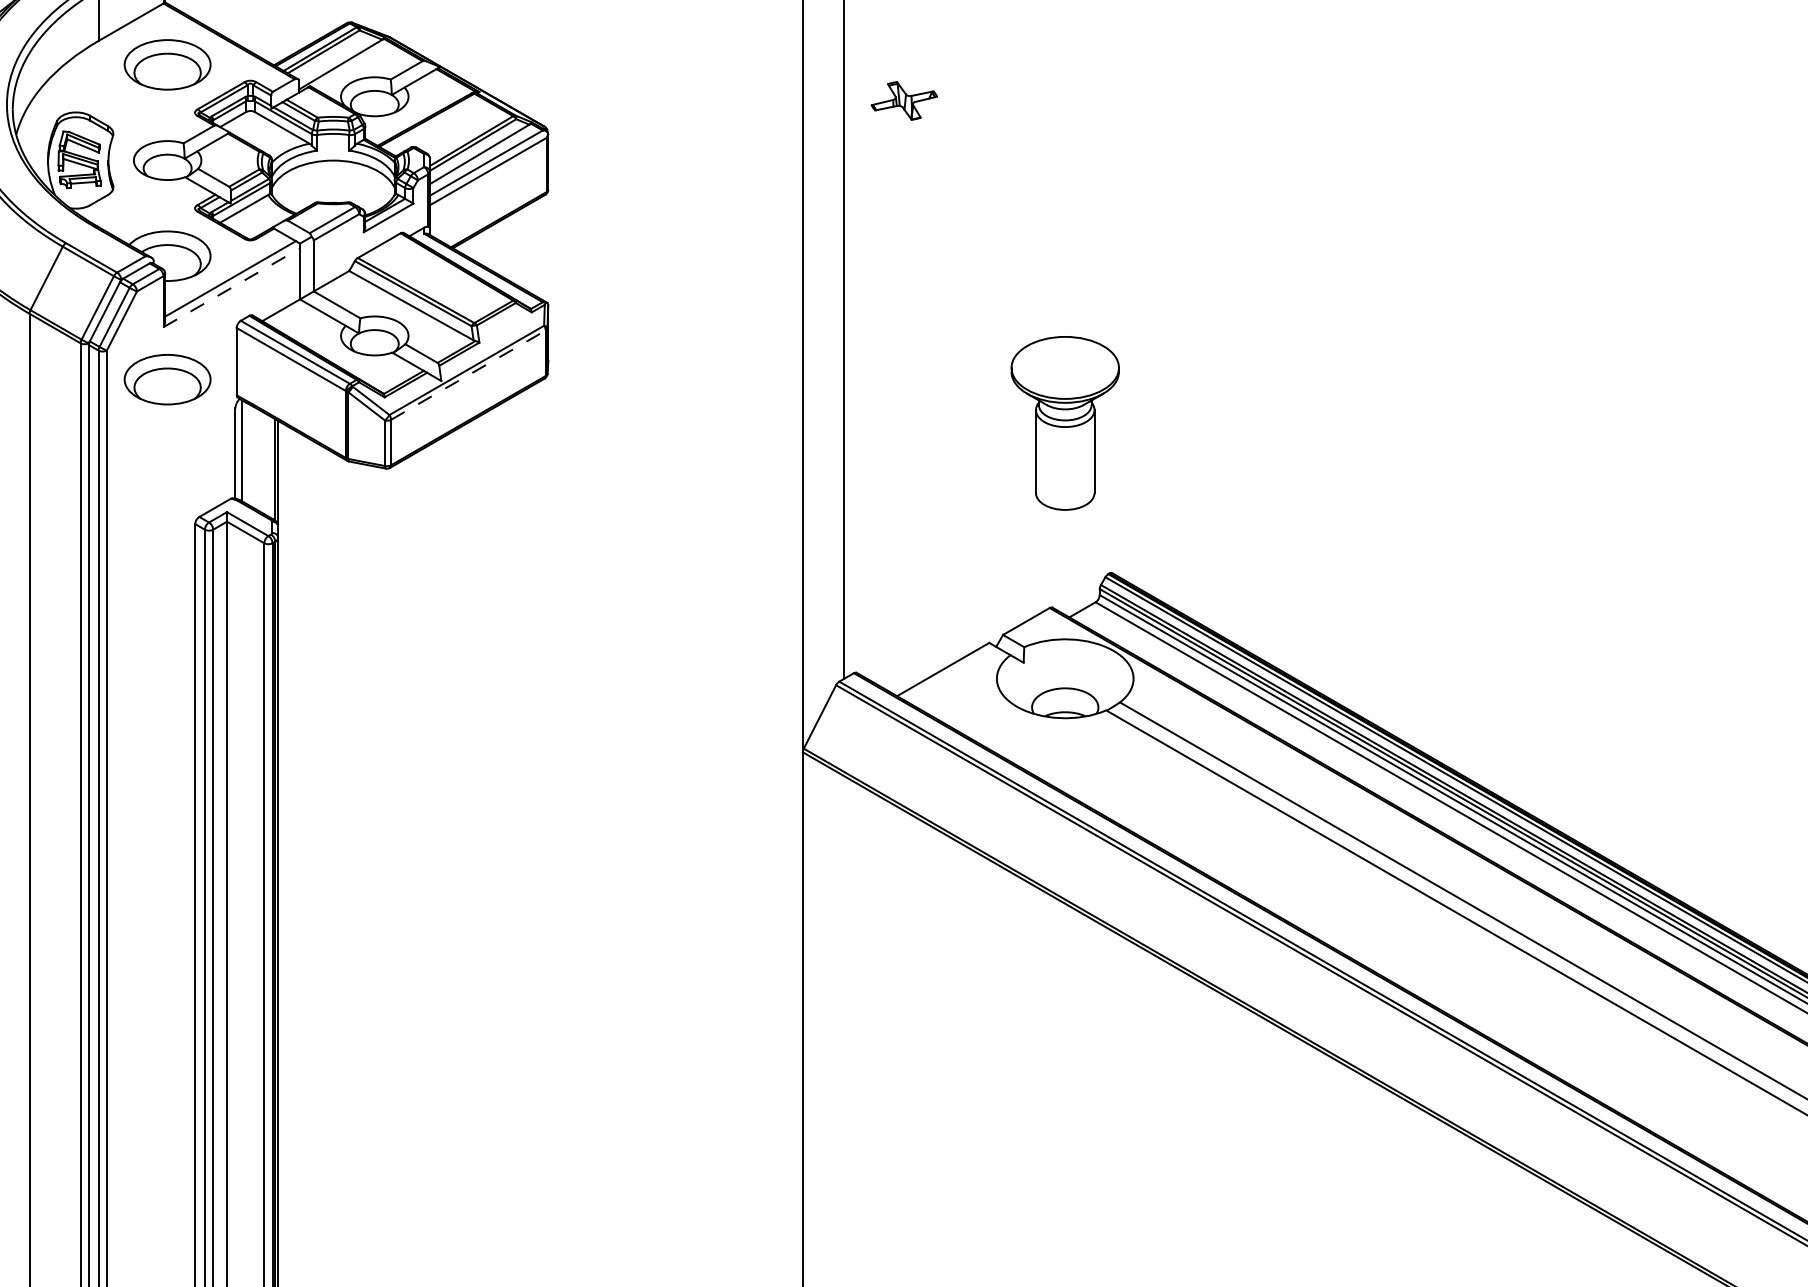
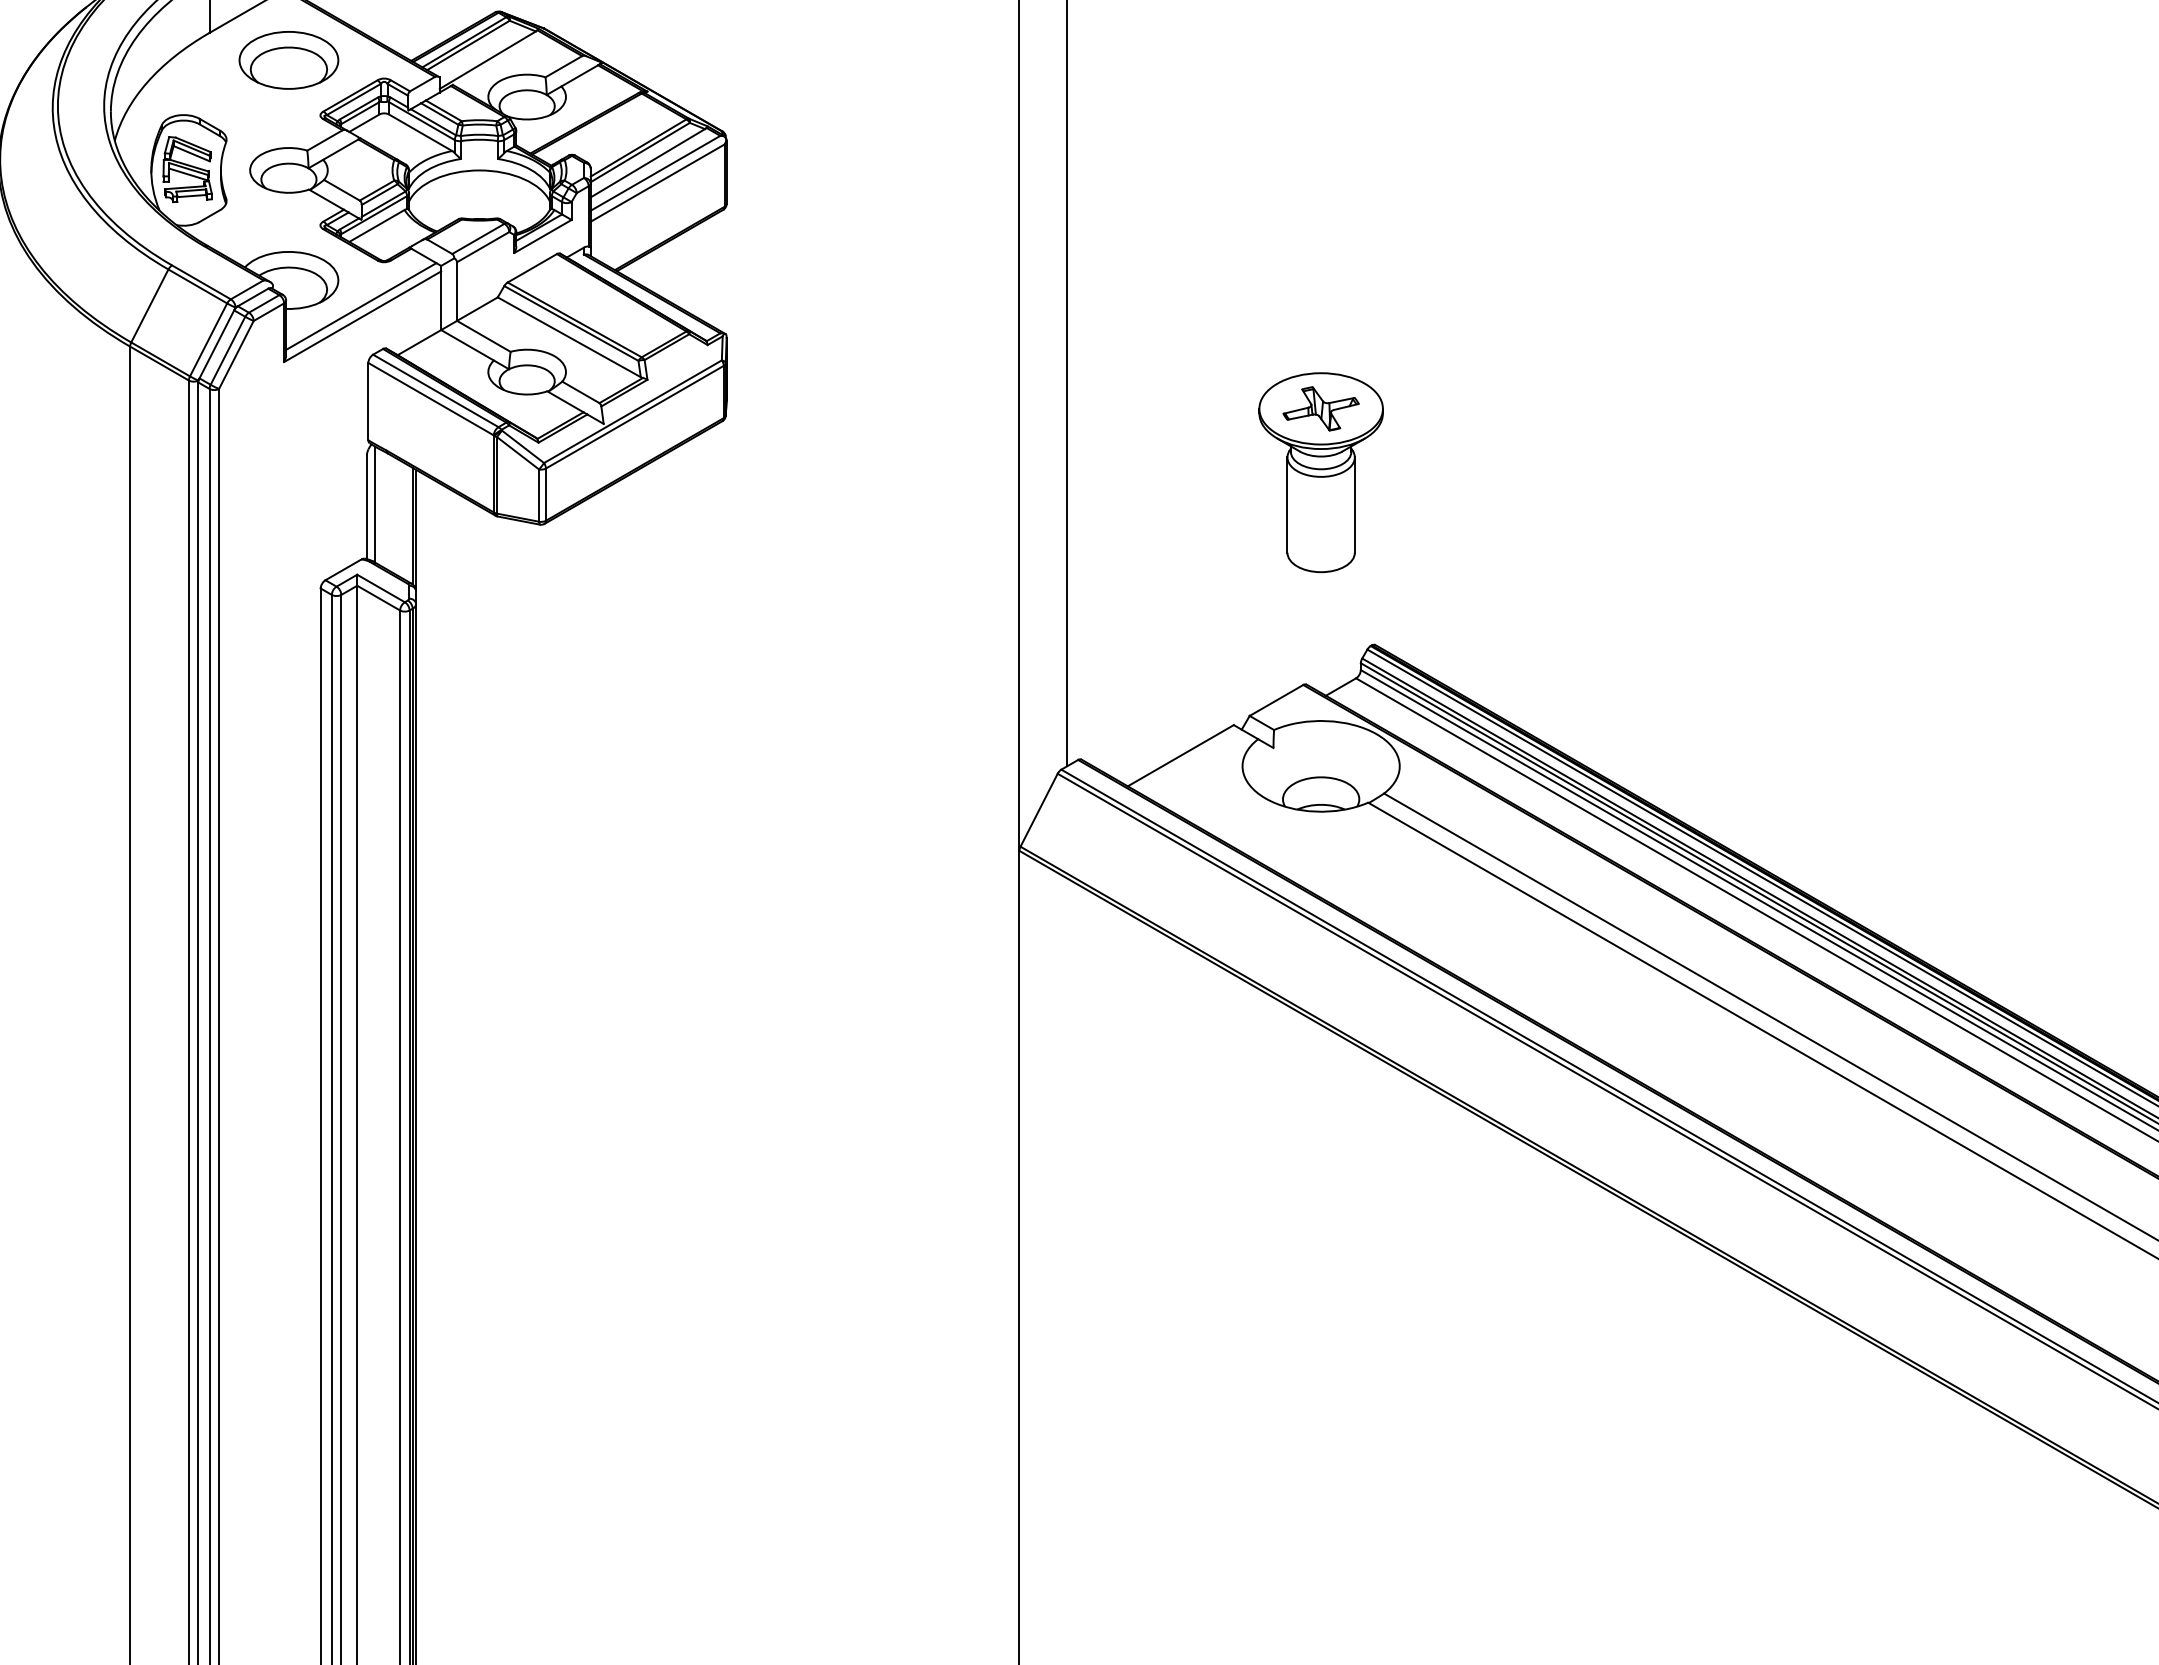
part: (903, 100) -> (1320, 408), moved
line: (231, 287) -> (362, 316), dashed -> solid
line: (468, 375) -> (634, 417), dashed -> solid
part: (167, 379) -> (288, 422), removed

